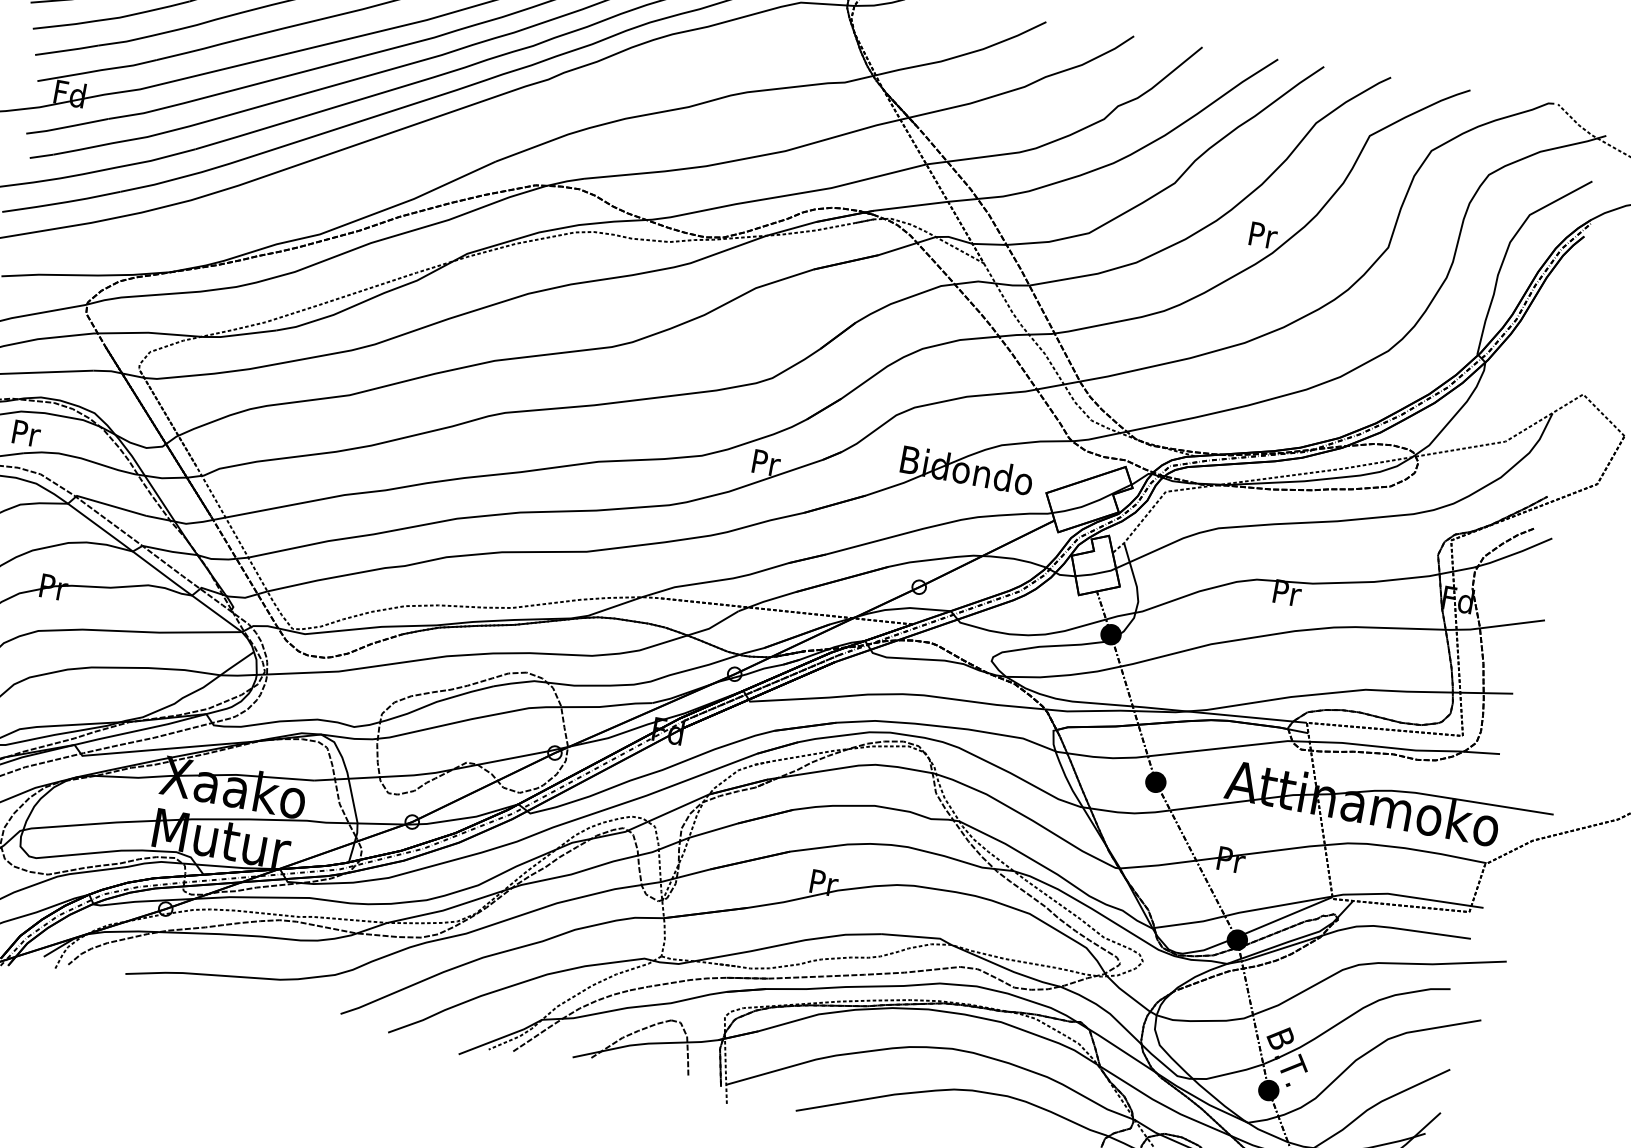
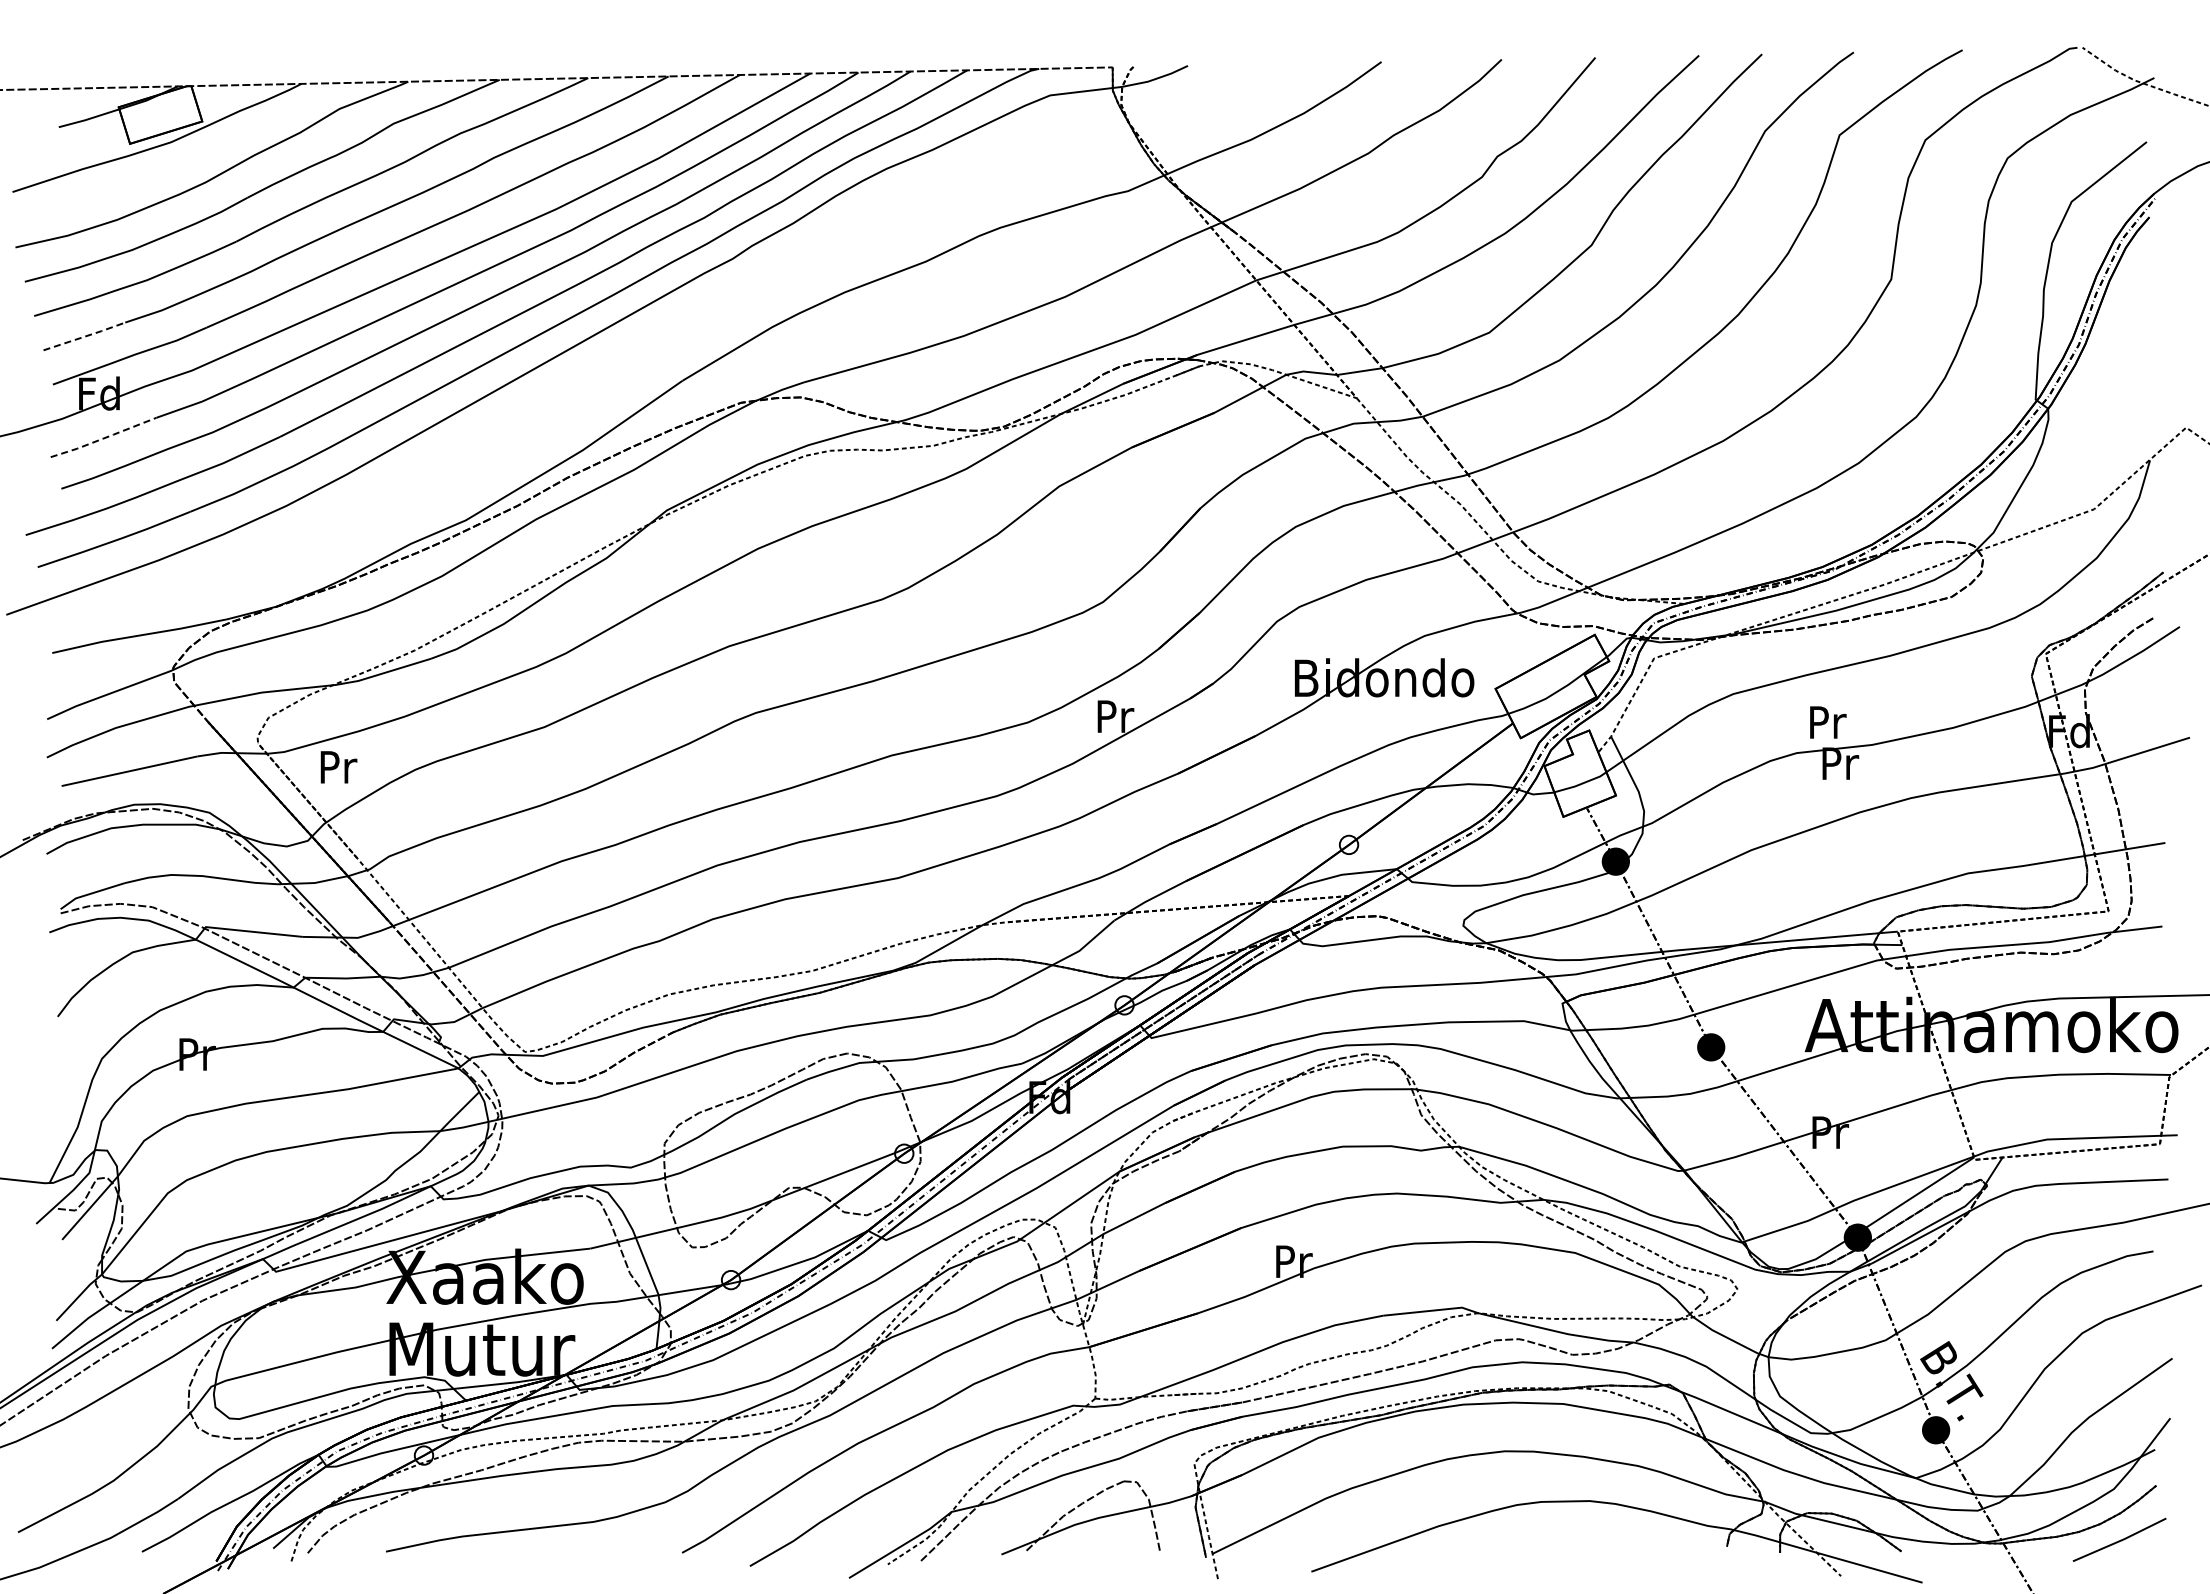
line: (67, 50) -> (85, 336), solid -> dashed
line: (67, 127) -> (104, 438), solid -> dashed
text: (1263, 235) -> (1828, 722), moved
text: (26, 433) -> (338, 767), moved

